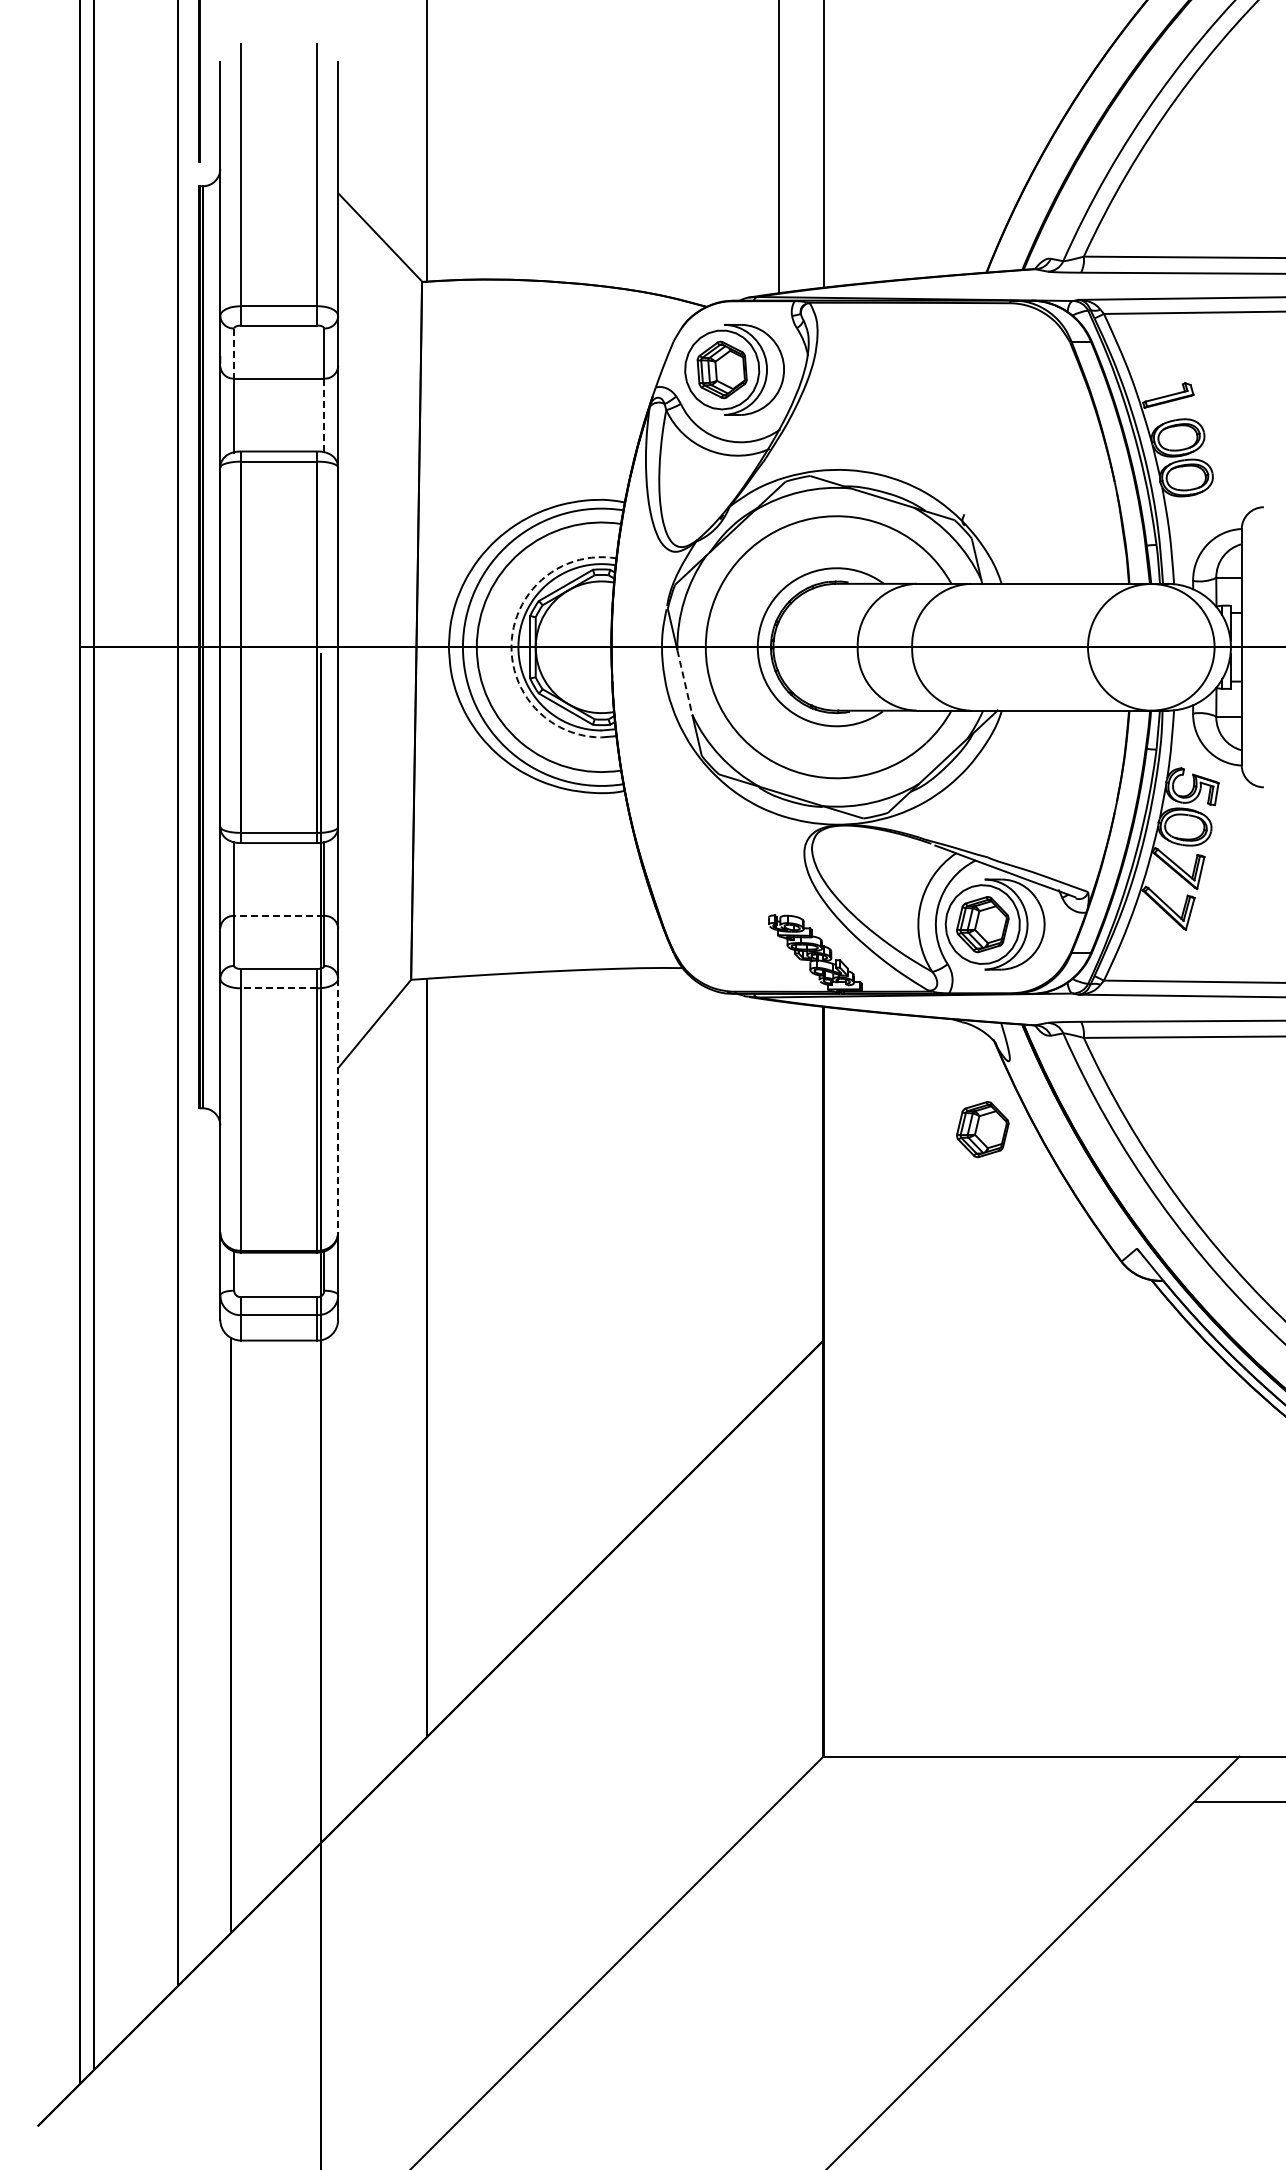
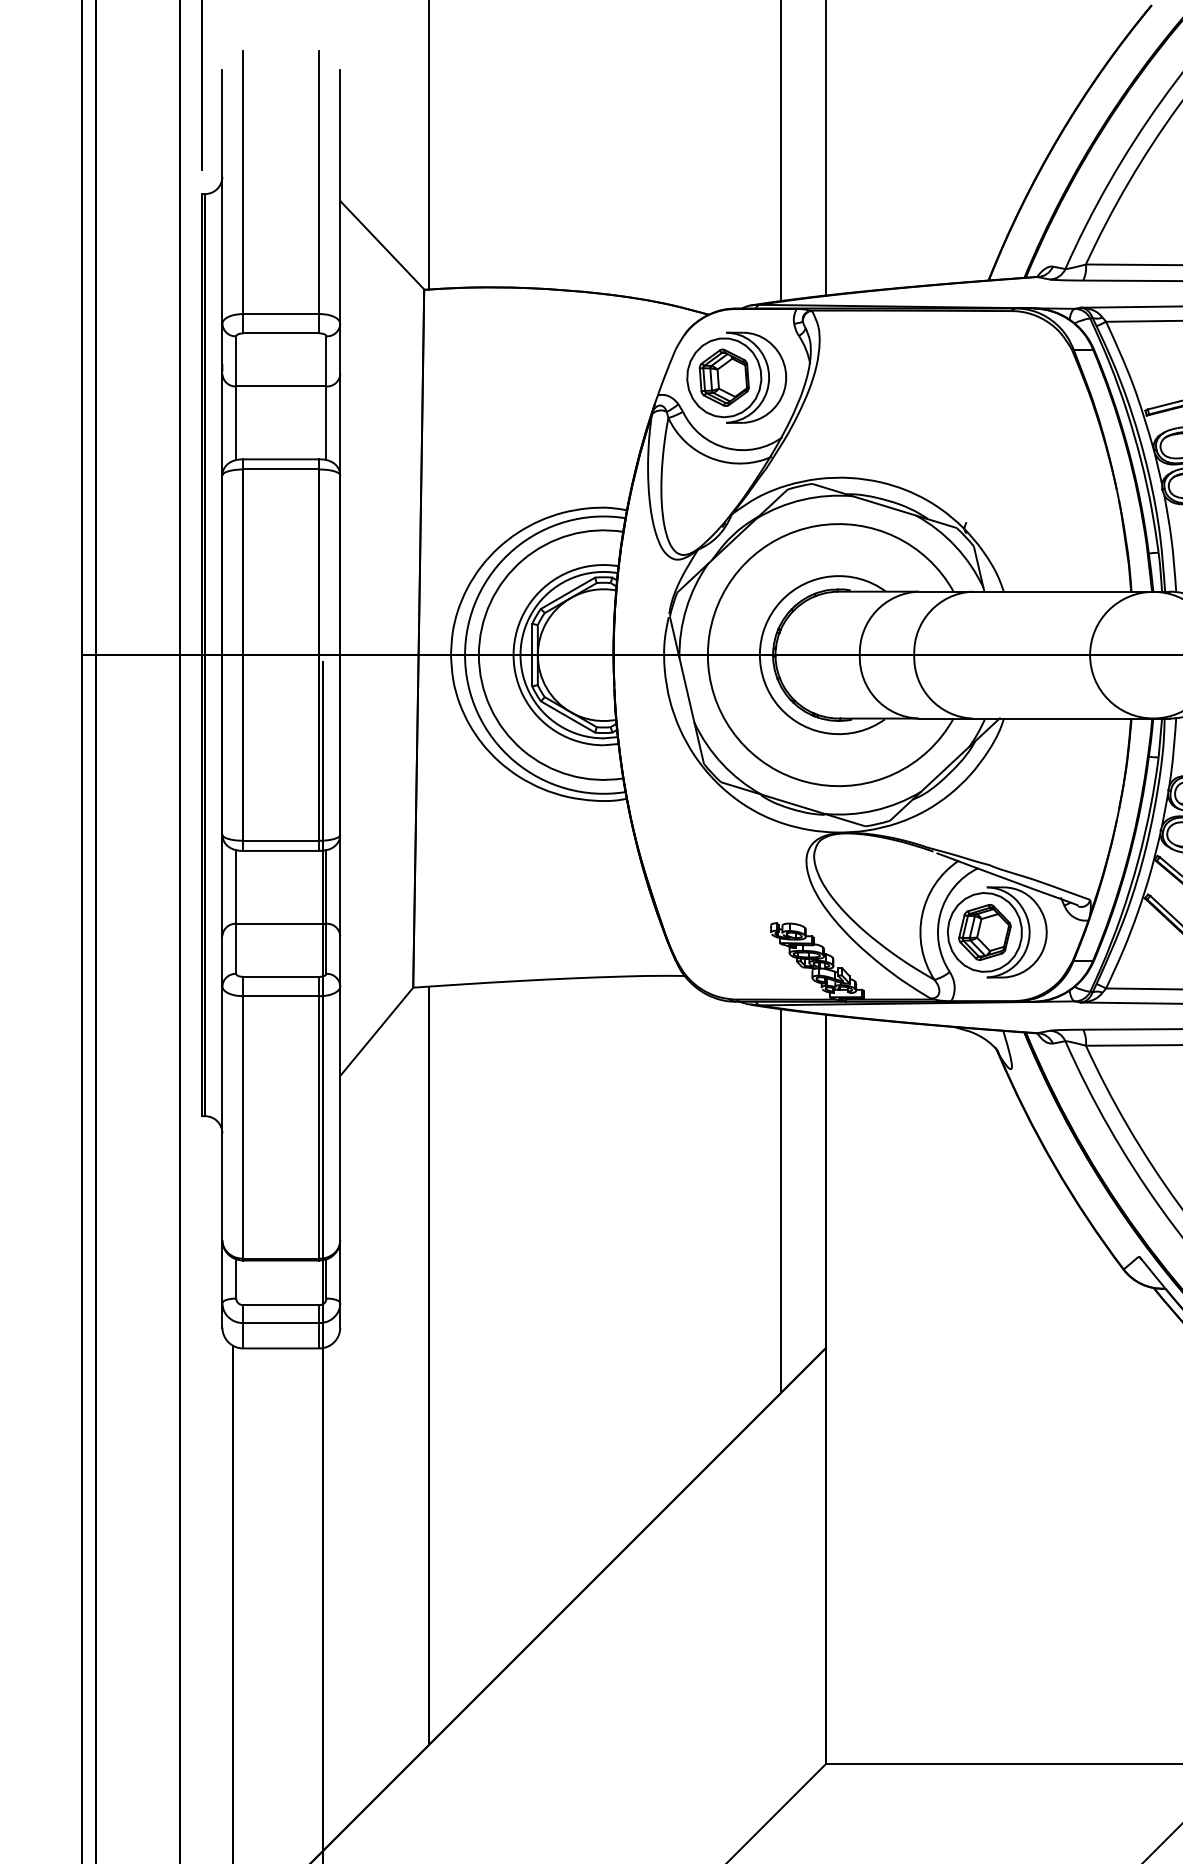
line: (234, 354) -> (236, 362), dashed -> solid
line: (324, 415) -> (326, 423), dashed -> solid
arc: (511, 639) -> (513, 647), dashed -> solid
line: (684, 682) -> (686, 690), dashed -> solid
line: (278, 915) -> (280, 923), dashed -> solid
line: (278, 988) -> (280, 996), dashed -> solid
line: (338, 1105) -> (340, 1113), dashed -> solid
part: (982, 1129) -> (984, 1137), removed
line: (778, 1193) -> (780, 1201), added

